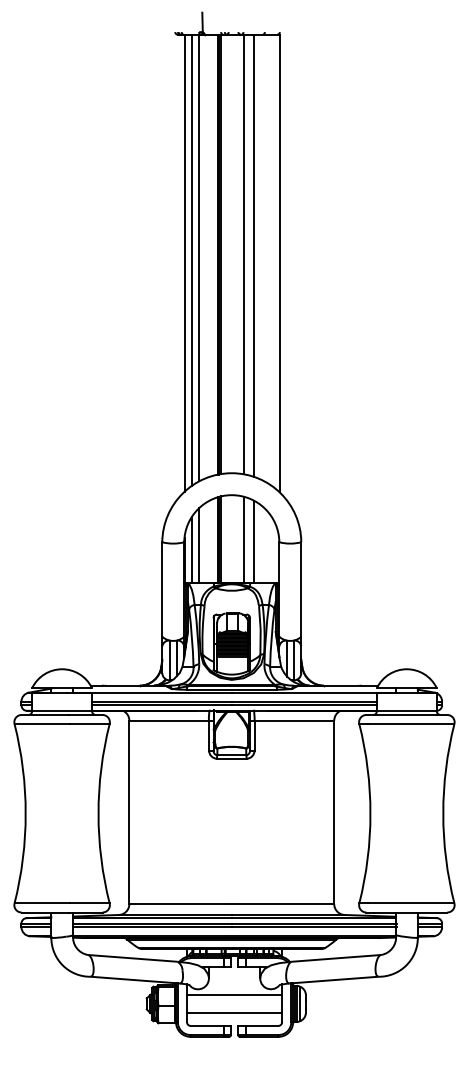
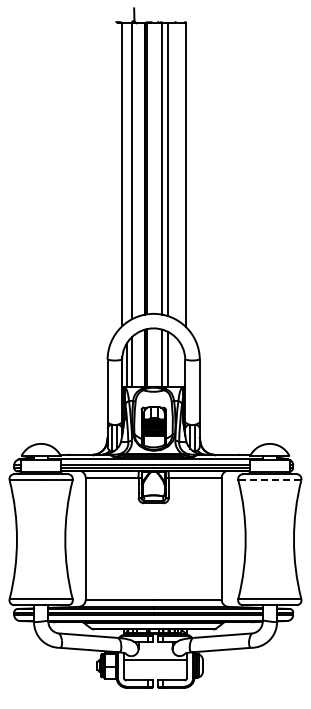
line: (192, 260) -> (127, 172), removed
line: (410, 724) -> (272, 480), solid -> dashed
line: (234, 1012) -> (155, 671), removed

